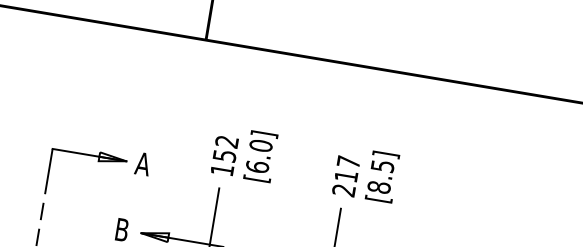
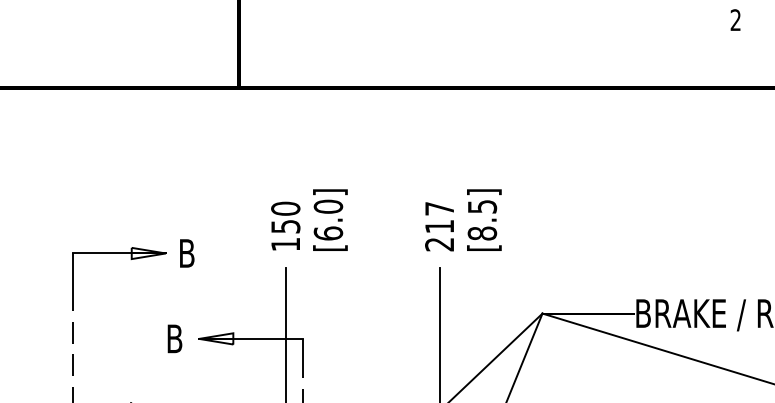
text: (226, 141) -> (285, 208), 152 -> 150
text: (142, 164) -> (186, 253), A -> B

